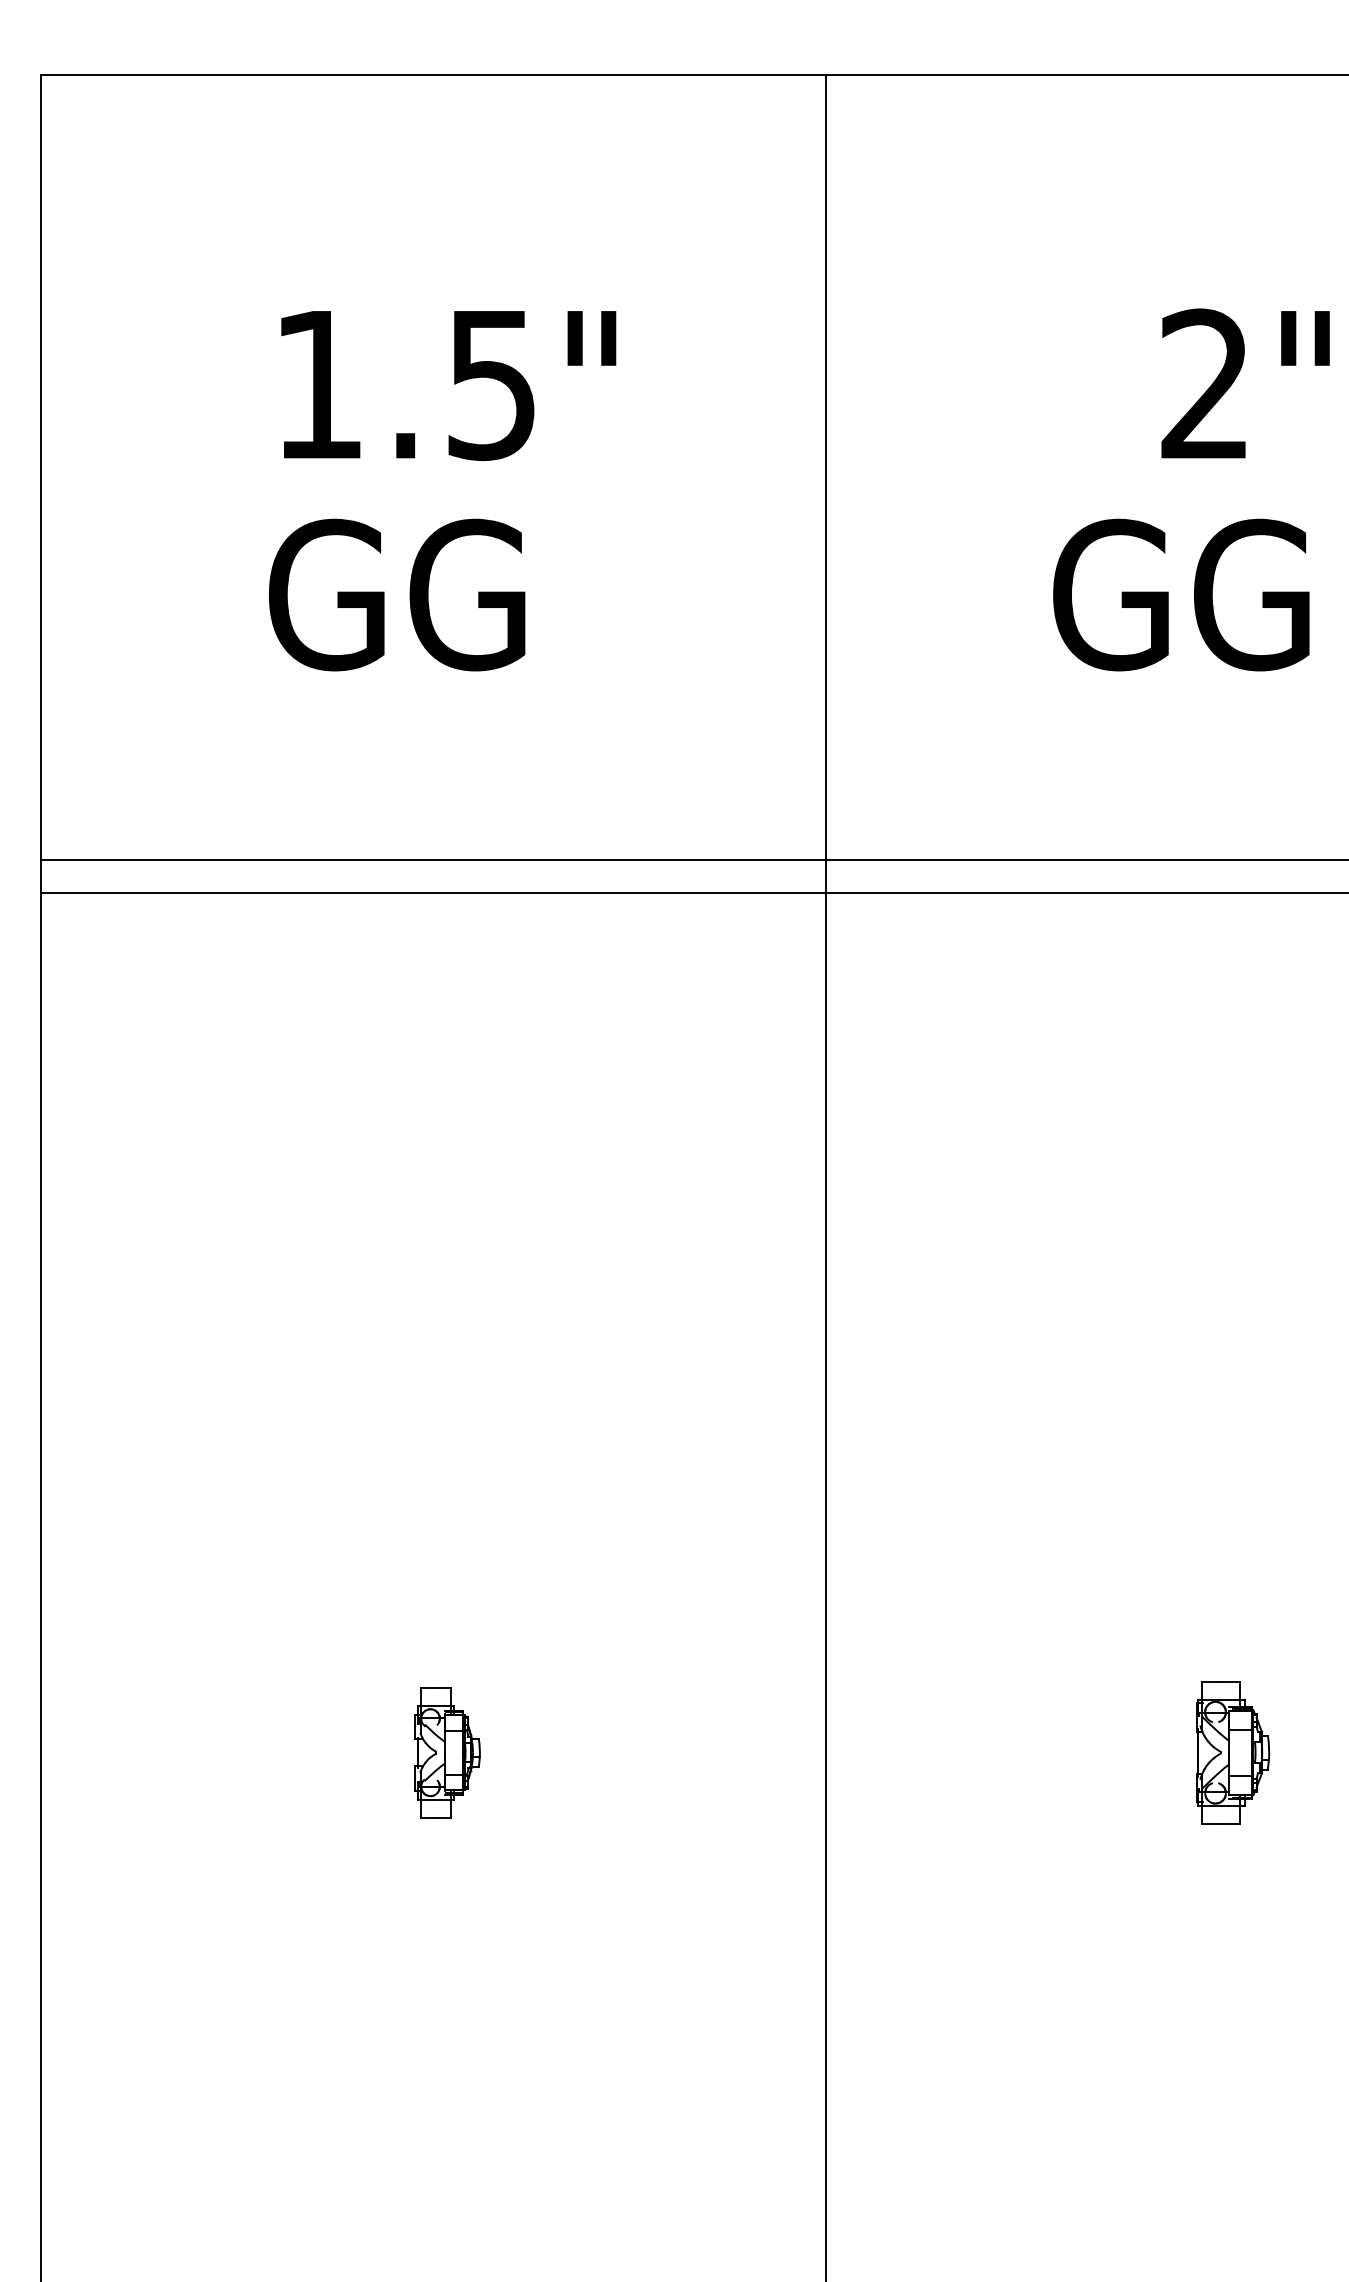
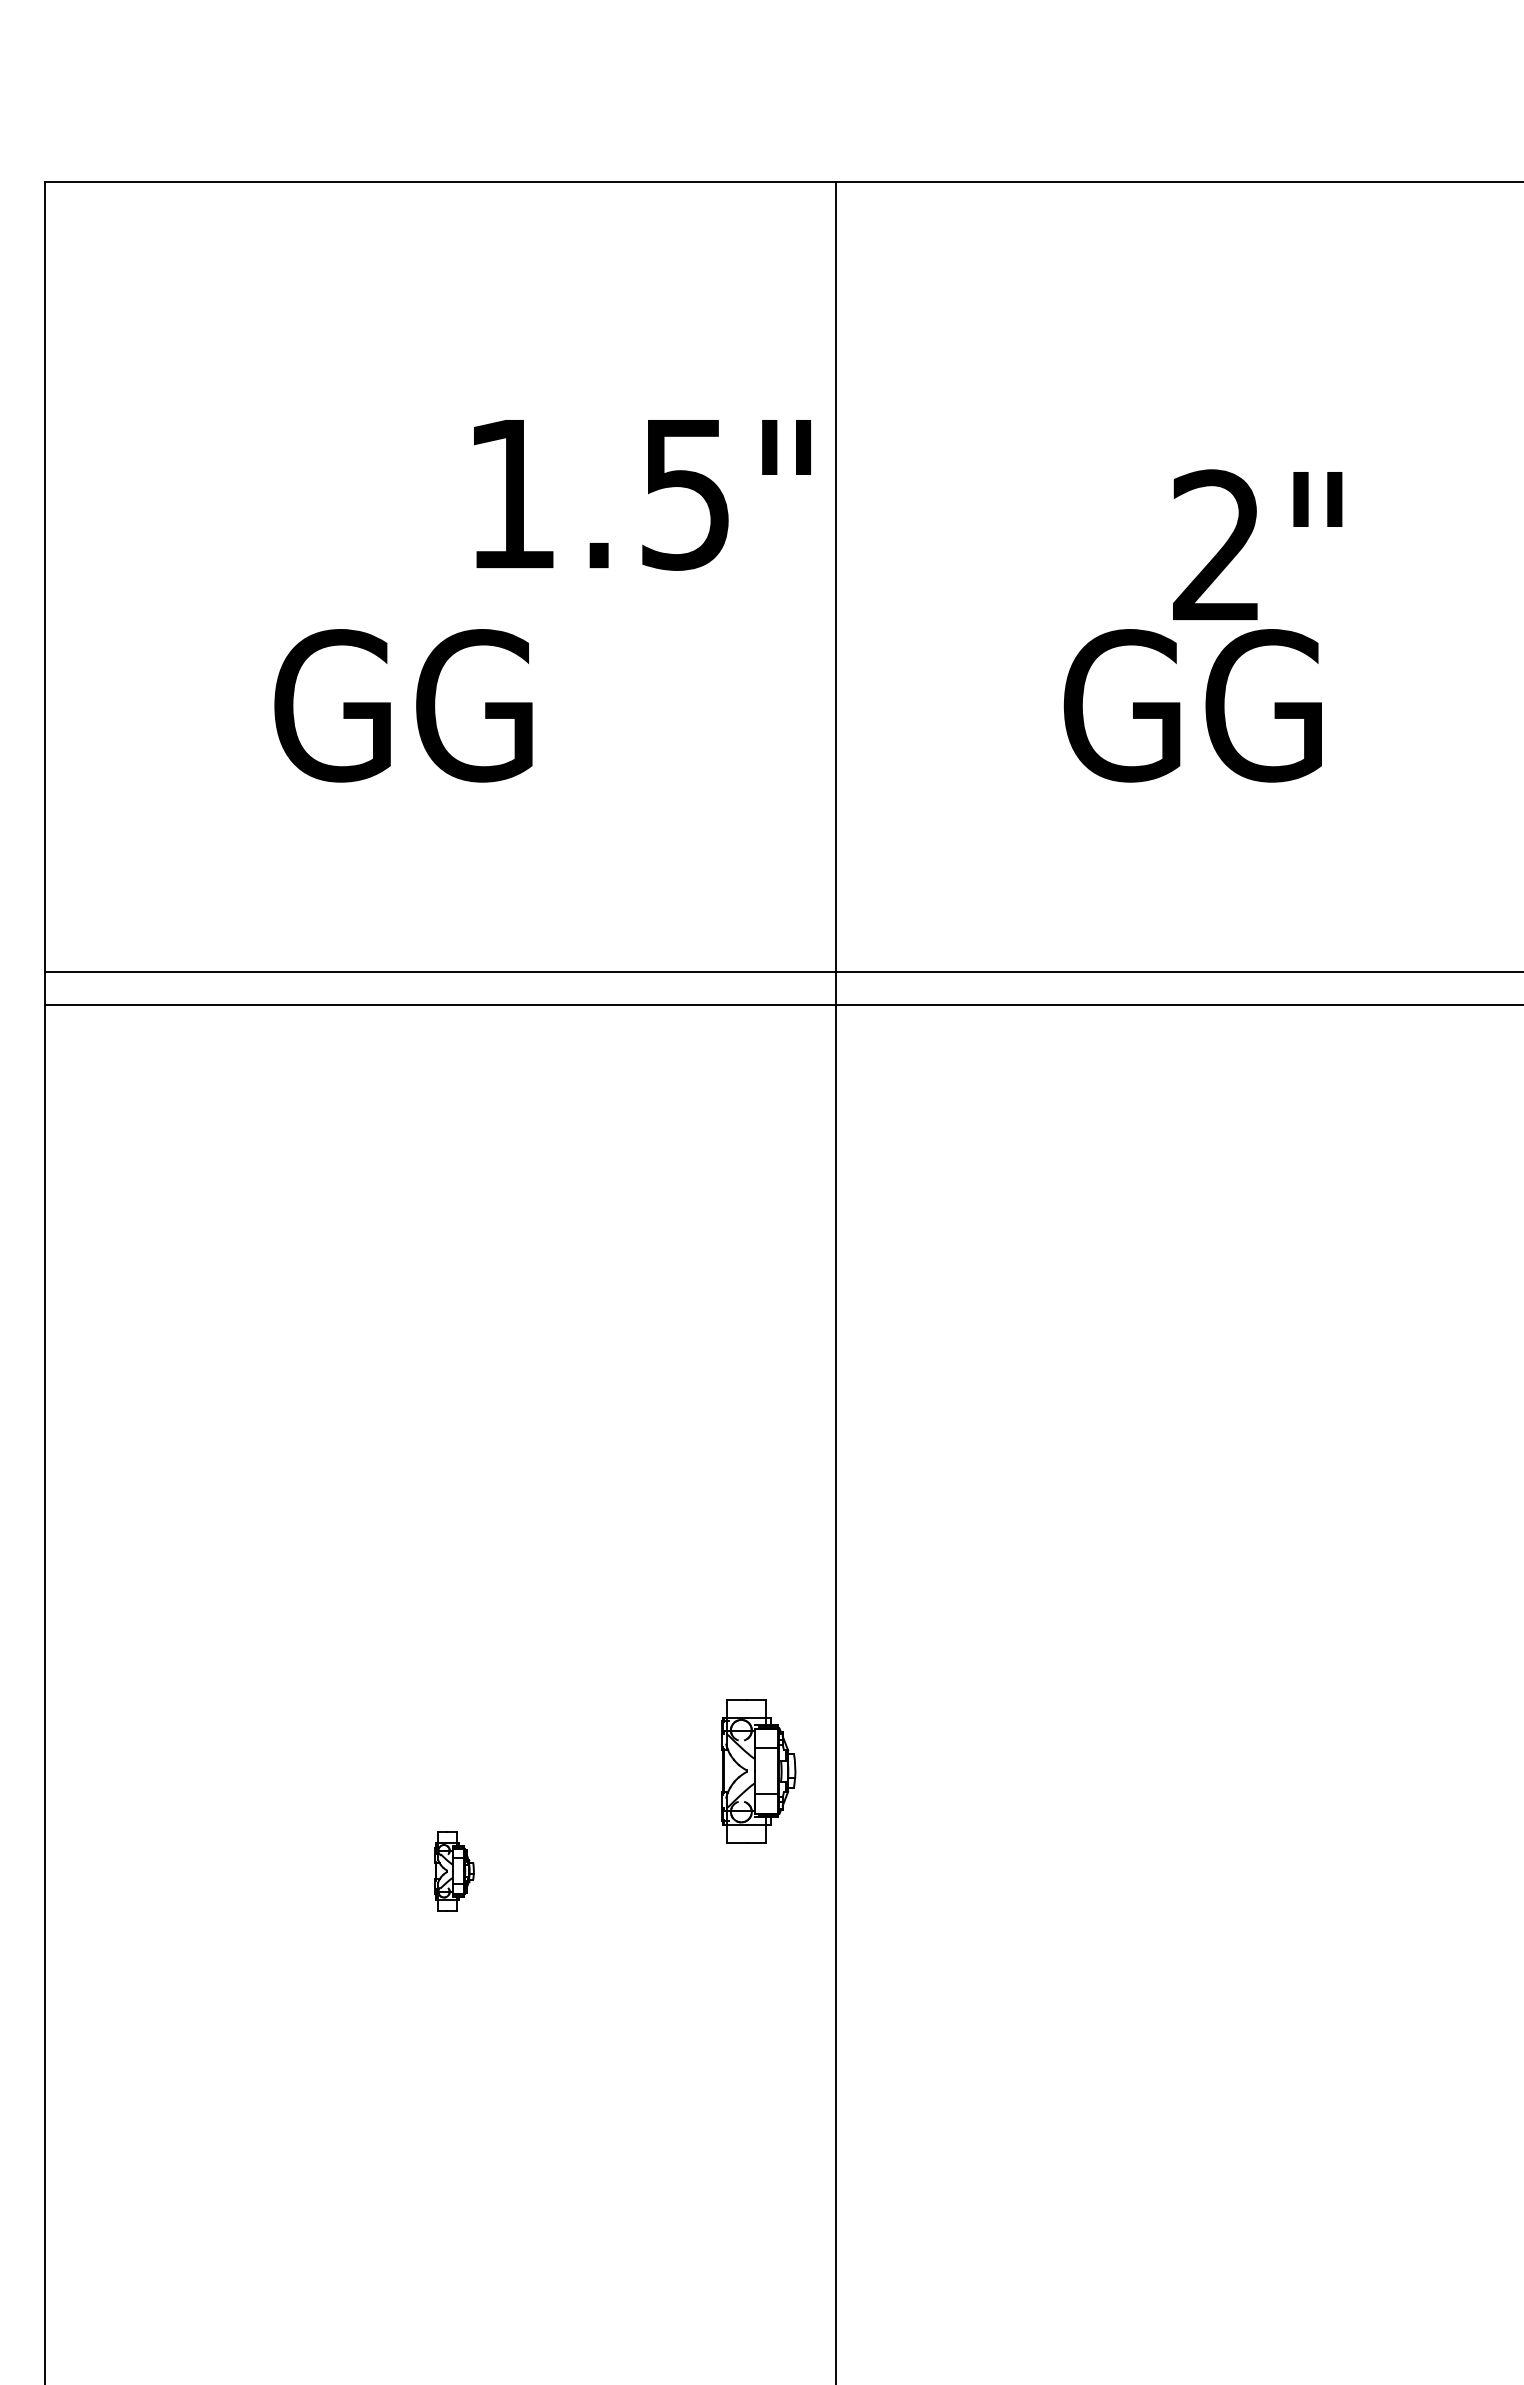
text: (1245, 383) -> (1257, 544), moved
text: (448, 386) -> (642, 495), moved
part: (447, 1753) -> (454, 1871), size x0.6
part: (1232, 1753) -> (758, 1771), moved

